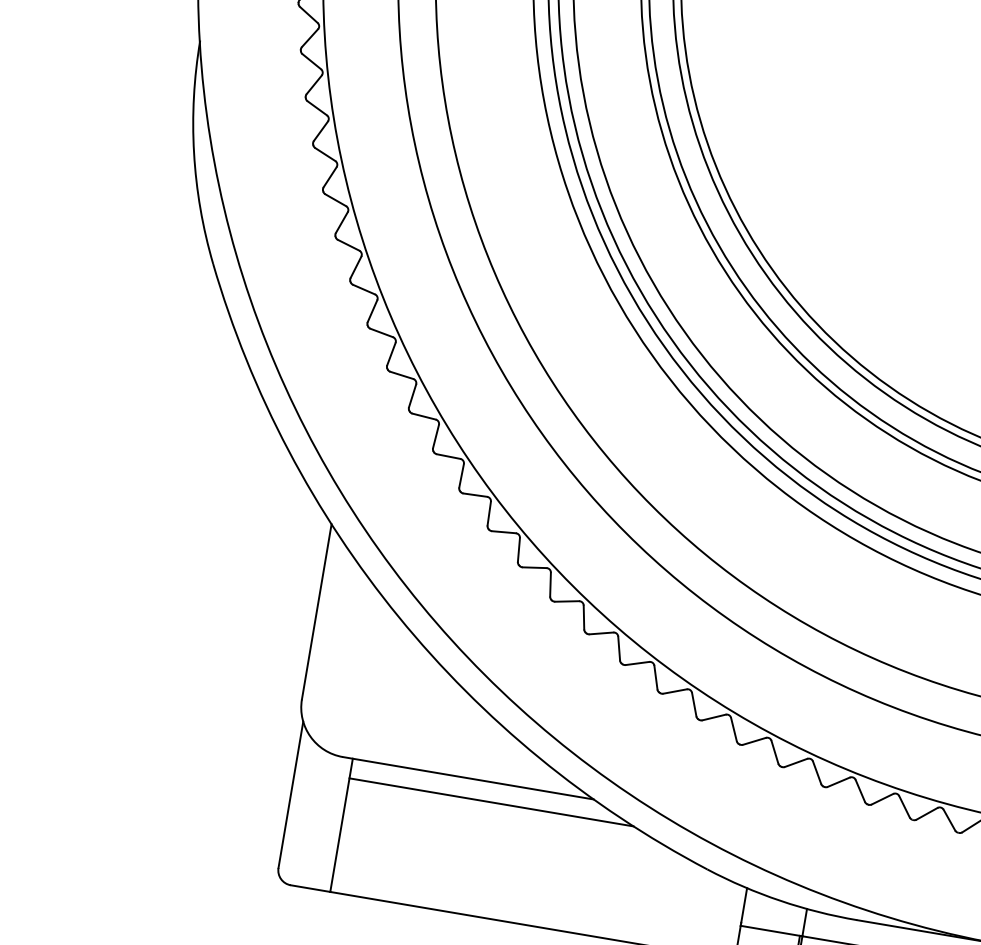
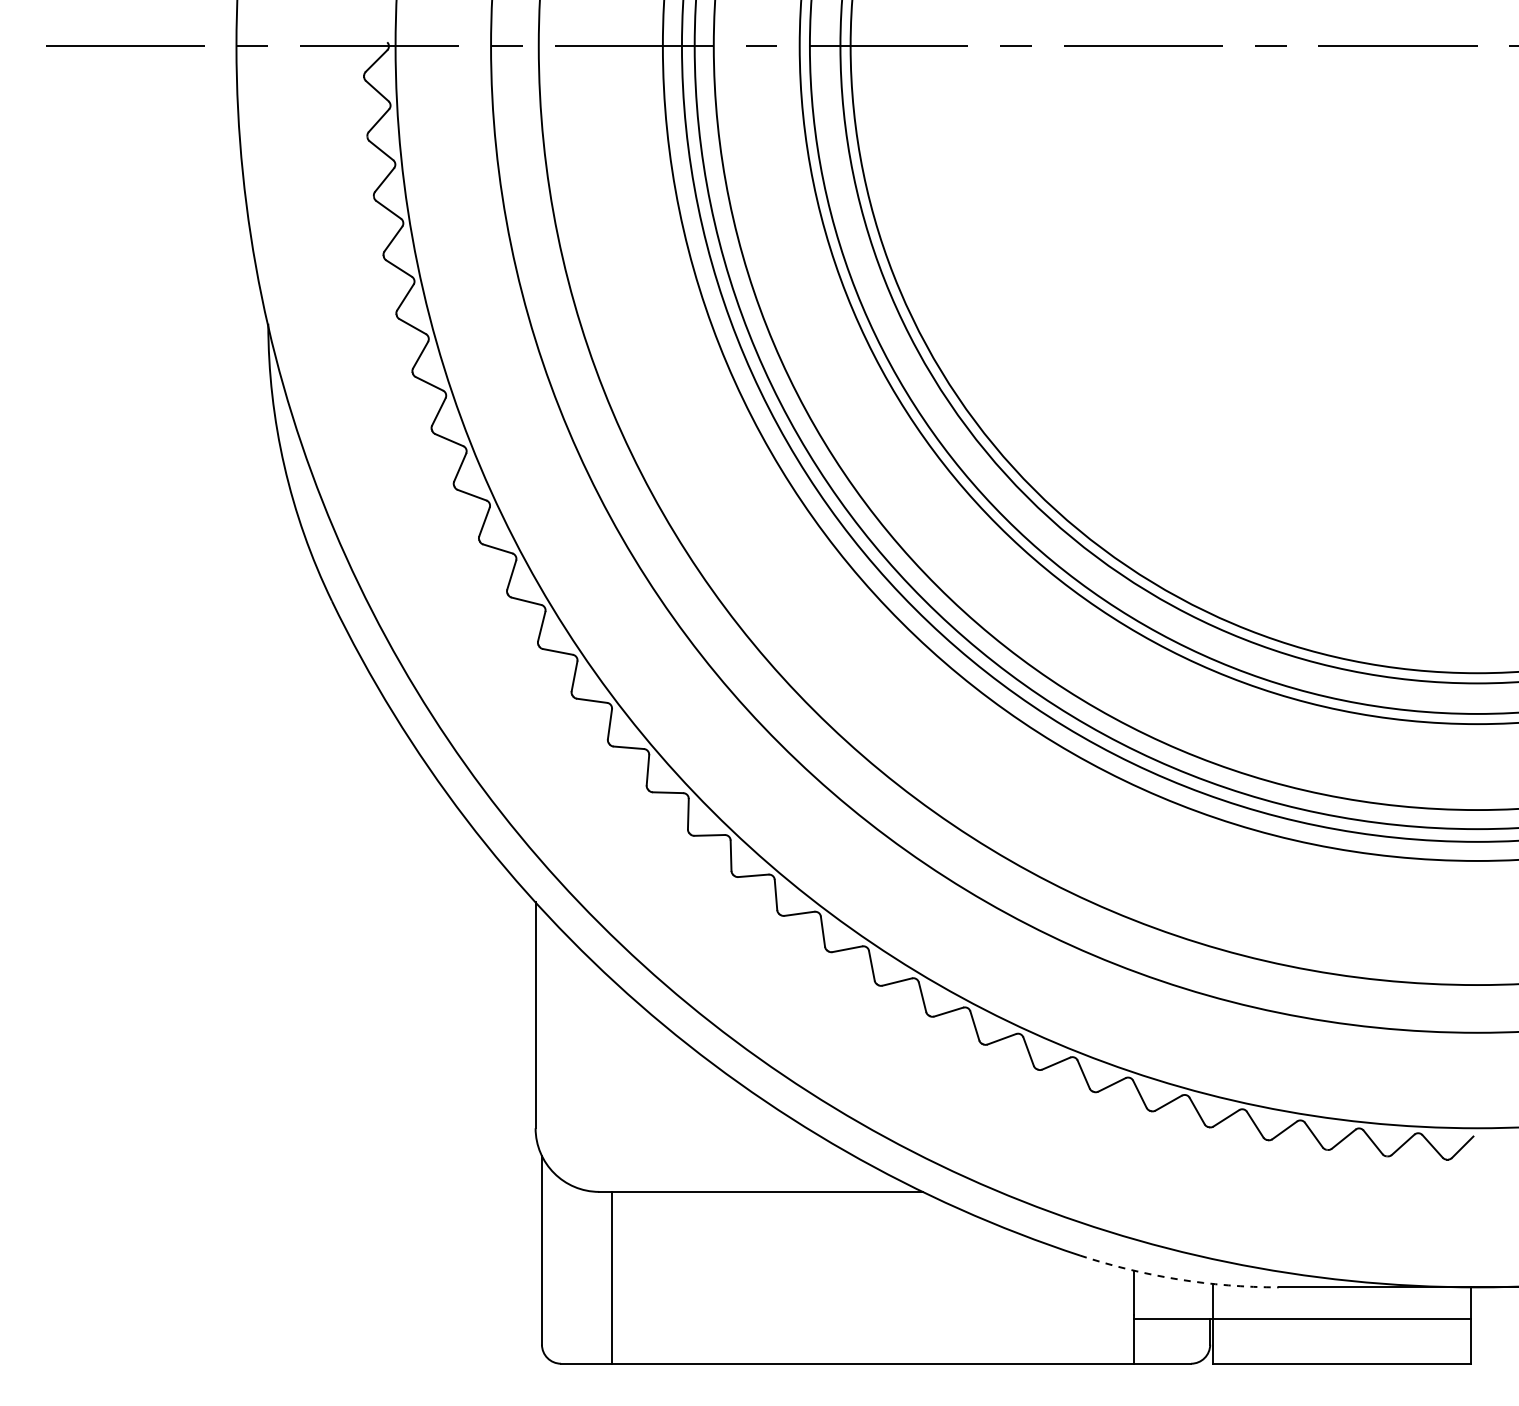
line: (490, 802) -> (794, 1217), removed
arc: (780, 900) -> (1178, 1279), solid -> dashed

